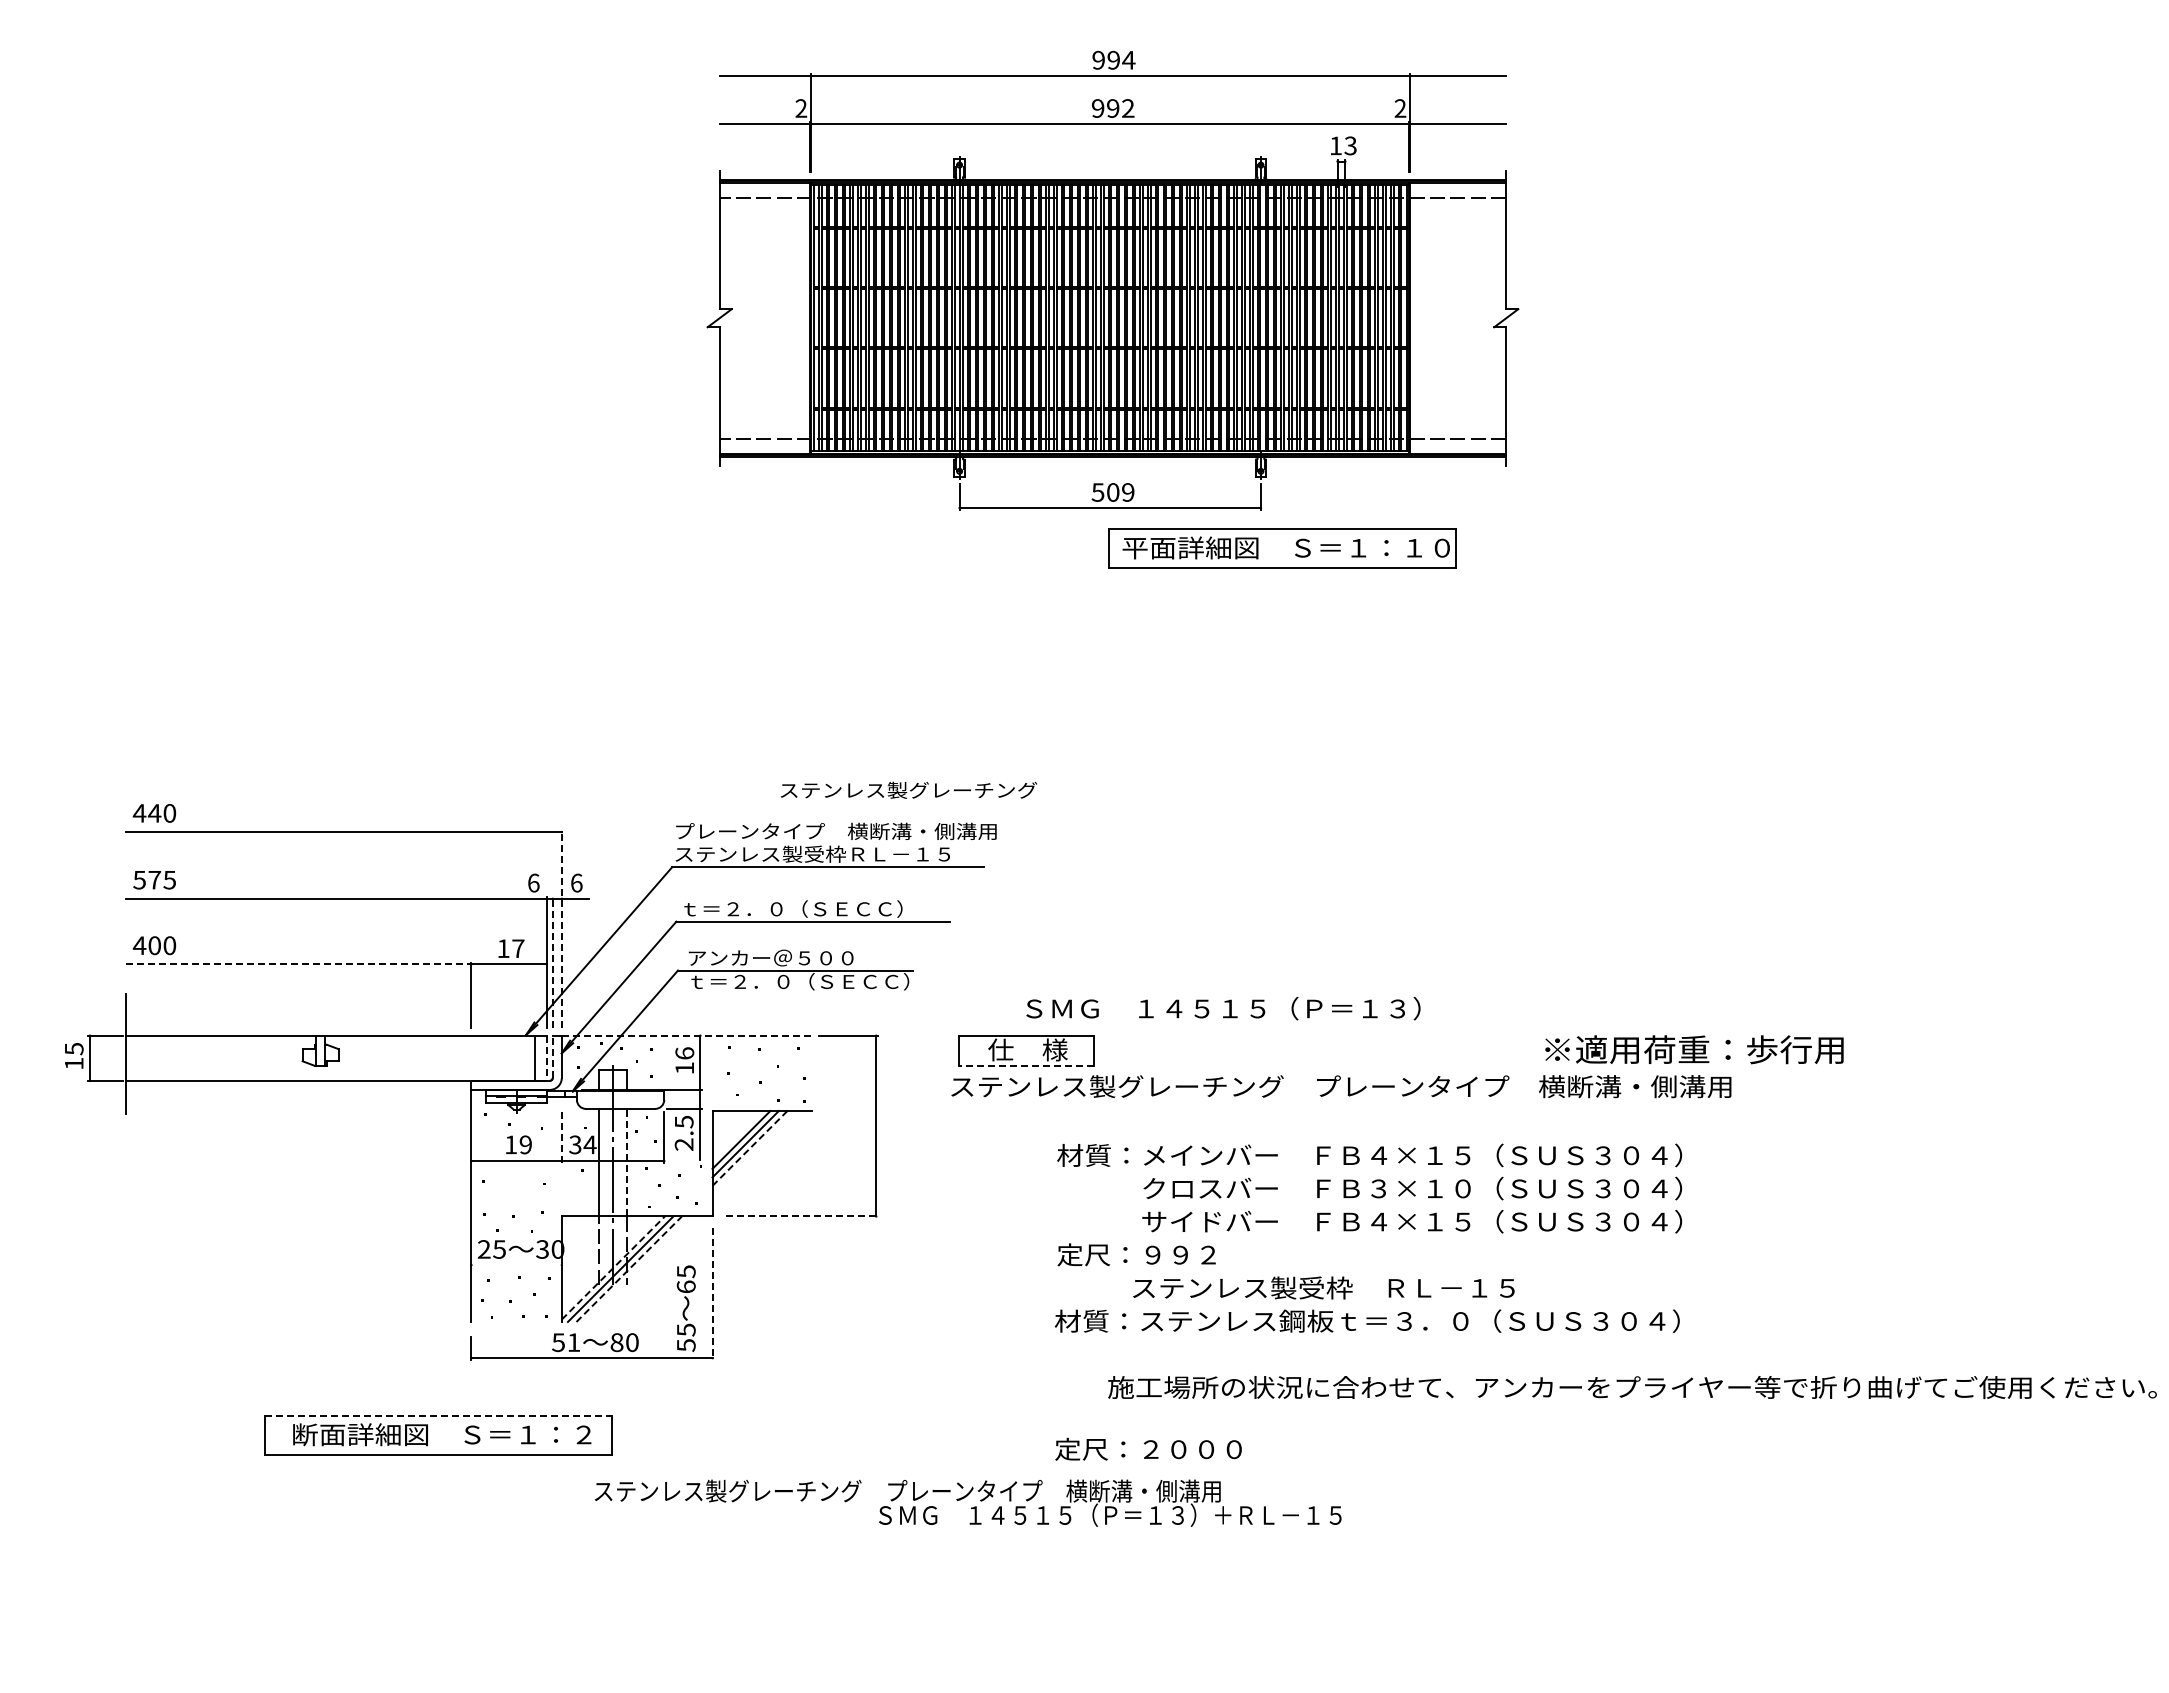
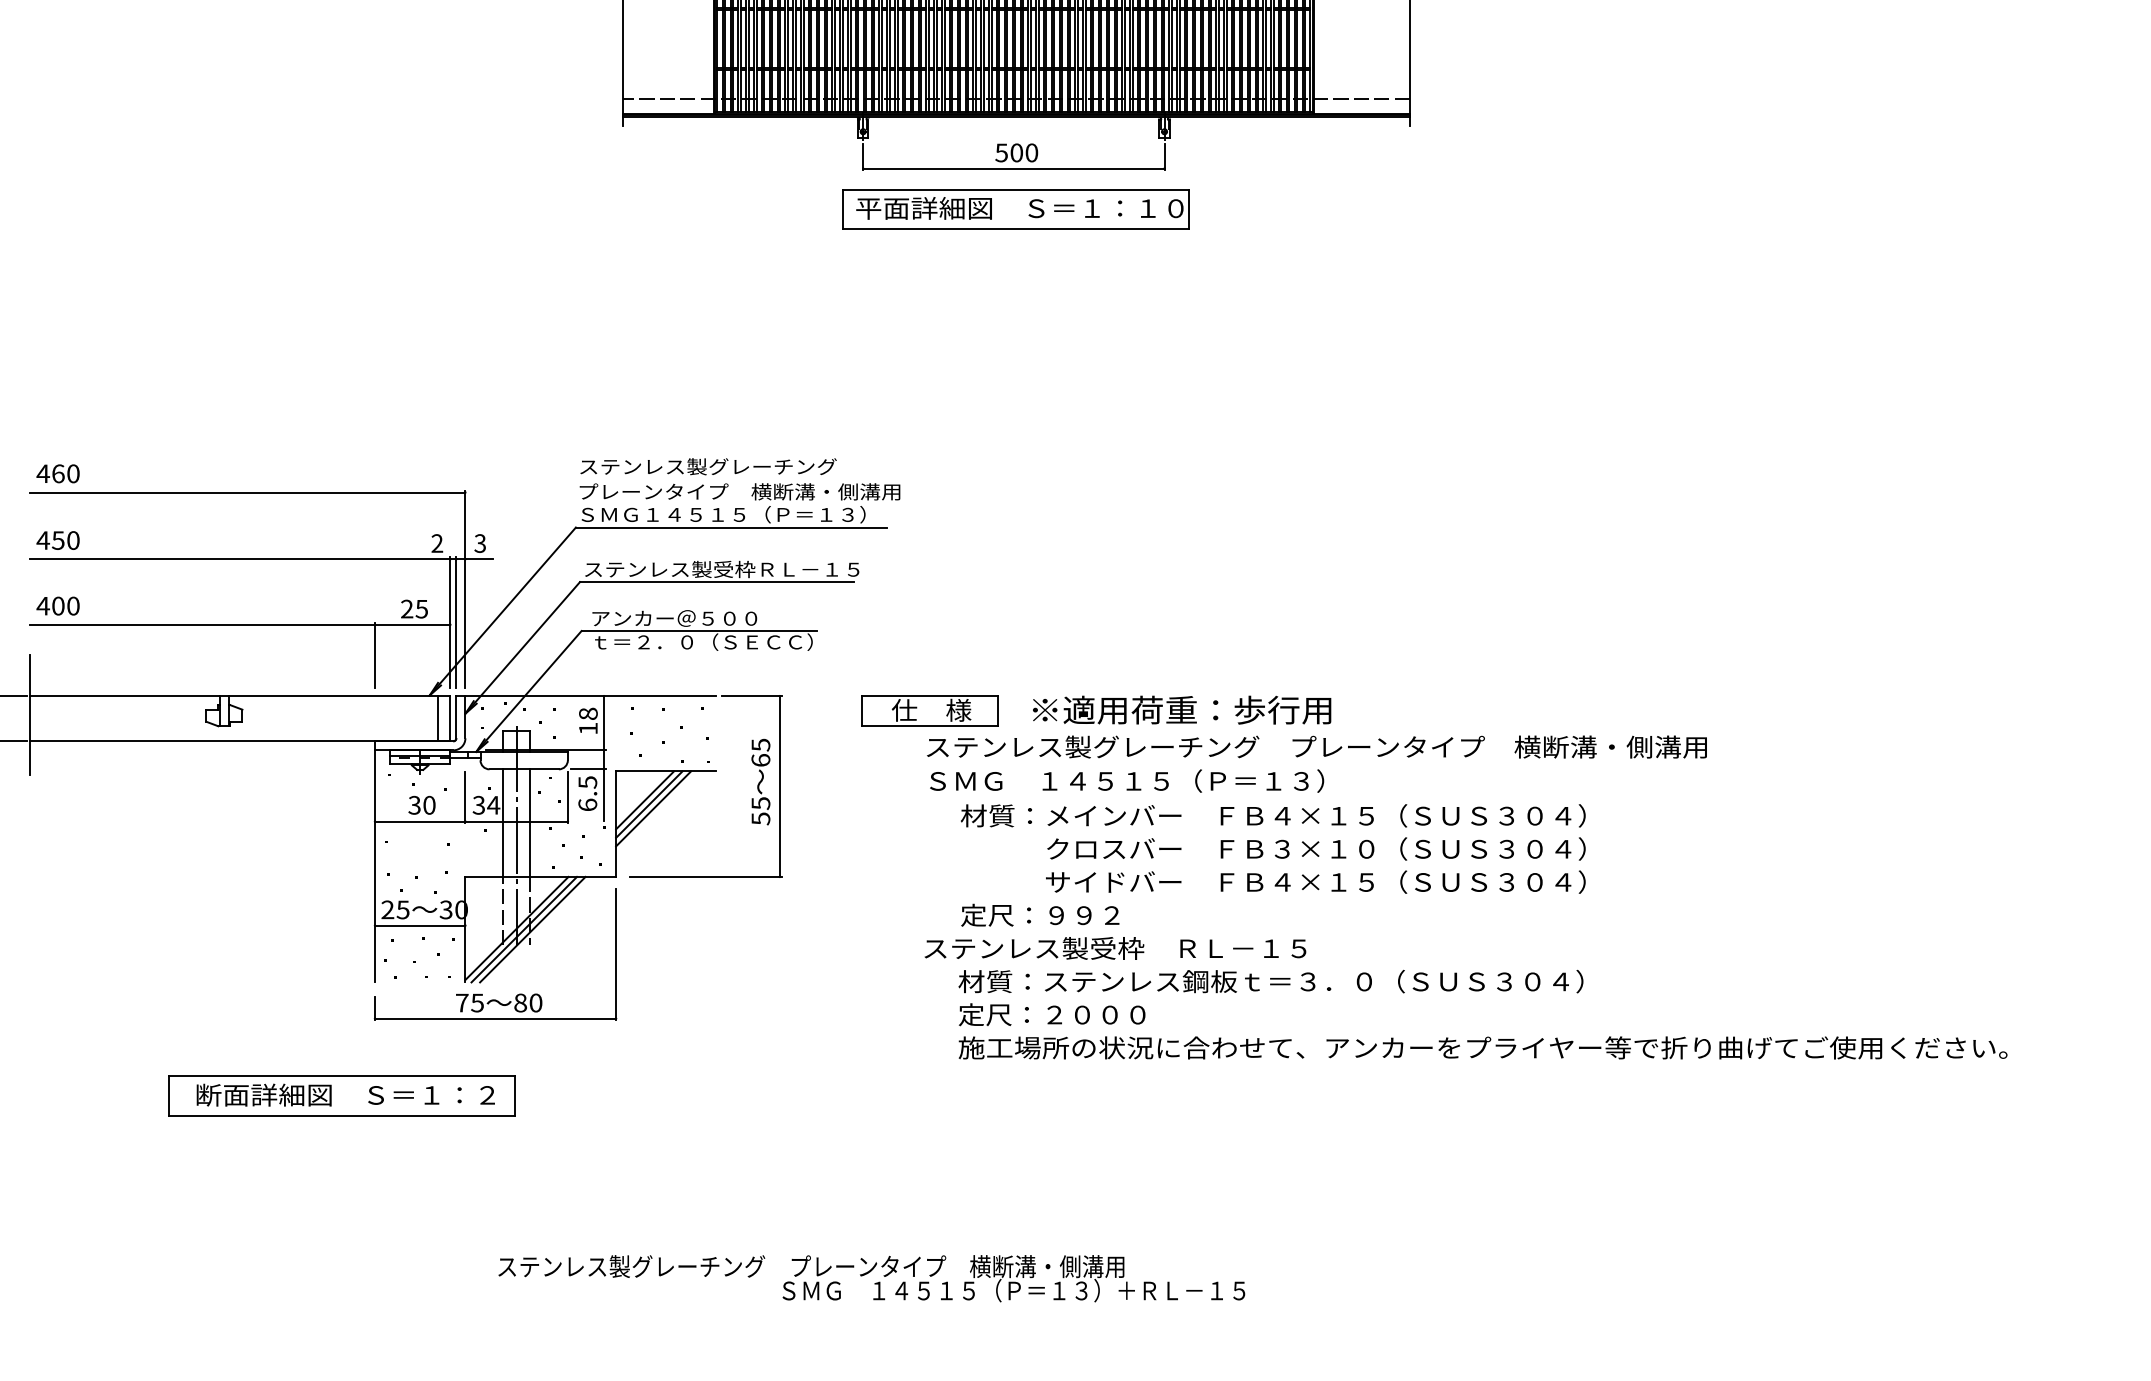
text: (1128, 492) -> (1032, 152), 509 -> 500
part: (1282, 548) -> (1016, 208), moved
text: (908, 789) -> (708, 465), moved
text: (154, 813) -> (58, 473), 440 -> 460
text: (818, 853) -> (722, 513), ステンレス製受枠ＲＬ－１５ -> ＳＭＧ１４５１５（Ｐ＝１３）
text: (154, 879) -> (58, 539), 575 -> 450
text: (533, 882) -> (437, 542), 6 -> 2
text: (576, 882) -> (480, 542), 6 -> 3
text: (818, 908) -> (722, 568), ｔ＝２．０（ＳＥＣＣ） -> ステンレス製受枠ＲＬ－１５
line: (561, 929) -> (465, 589), dashed -> solid
text: (510, 948) -> (414, 608), 17 -> 25
line: (552, 961) -> (456, 621), dashed -> solid
line: (298, 964) -> (202, 624), dashed -> solid
text: (1223, 1008) -> (1127, 780), moved
line: (687, 1035) -> (591, 695), dashed -> solid
text: (1694, 1049) -> (1182, 709), moved
text: (684, 1053) -> (588, 713), 16 -> 18
line: (552, 1056) -> (456, 716), dashed -> solid
line: (546, 1058) -> (450, 718), dashed -> solid
line: (1026, 1065) -> (930, 725), dashed -> solid
text: (1341, 1086) -> (1317, 746), moved
line: (561, 1136) -> (465, 796), dashed -> solid
text: (517, 1144) -> (421, 804), 19 -> 30
text: (683, 1144) -> (587, 804), 2.5 -> 6.5
line: (749, 1148) -> (653, 808), dashed -> solid
line: (626, 1162) -> (530, 822), dashed -> solid
line: (802, 1216) -> (706, 876), dashed -> solid
line: (516, 1265) -> (420, 925), added
line: (613, 1268) -> (517, 928), dashed -> solid
line: (629, 1269) -> (533, 929), dashed -> solid
text: (1323, 1287) -> (1115, 947), moved
line: (712, 1294) -> (616, 954), dashed -> solid
text: (685, 1308) -> (760, 781), moved
text: (566, 1342) -> (470, 1002), 51 -> 75
text: (1632, 1387) -> (1483, 1047), moved
line: (439, 1416) -> (343, 1076), dashed -> solid
text: (1148, 1448) -> (1052, 1013), moved
text: (967, 1502) -> (871, 1277), moved

